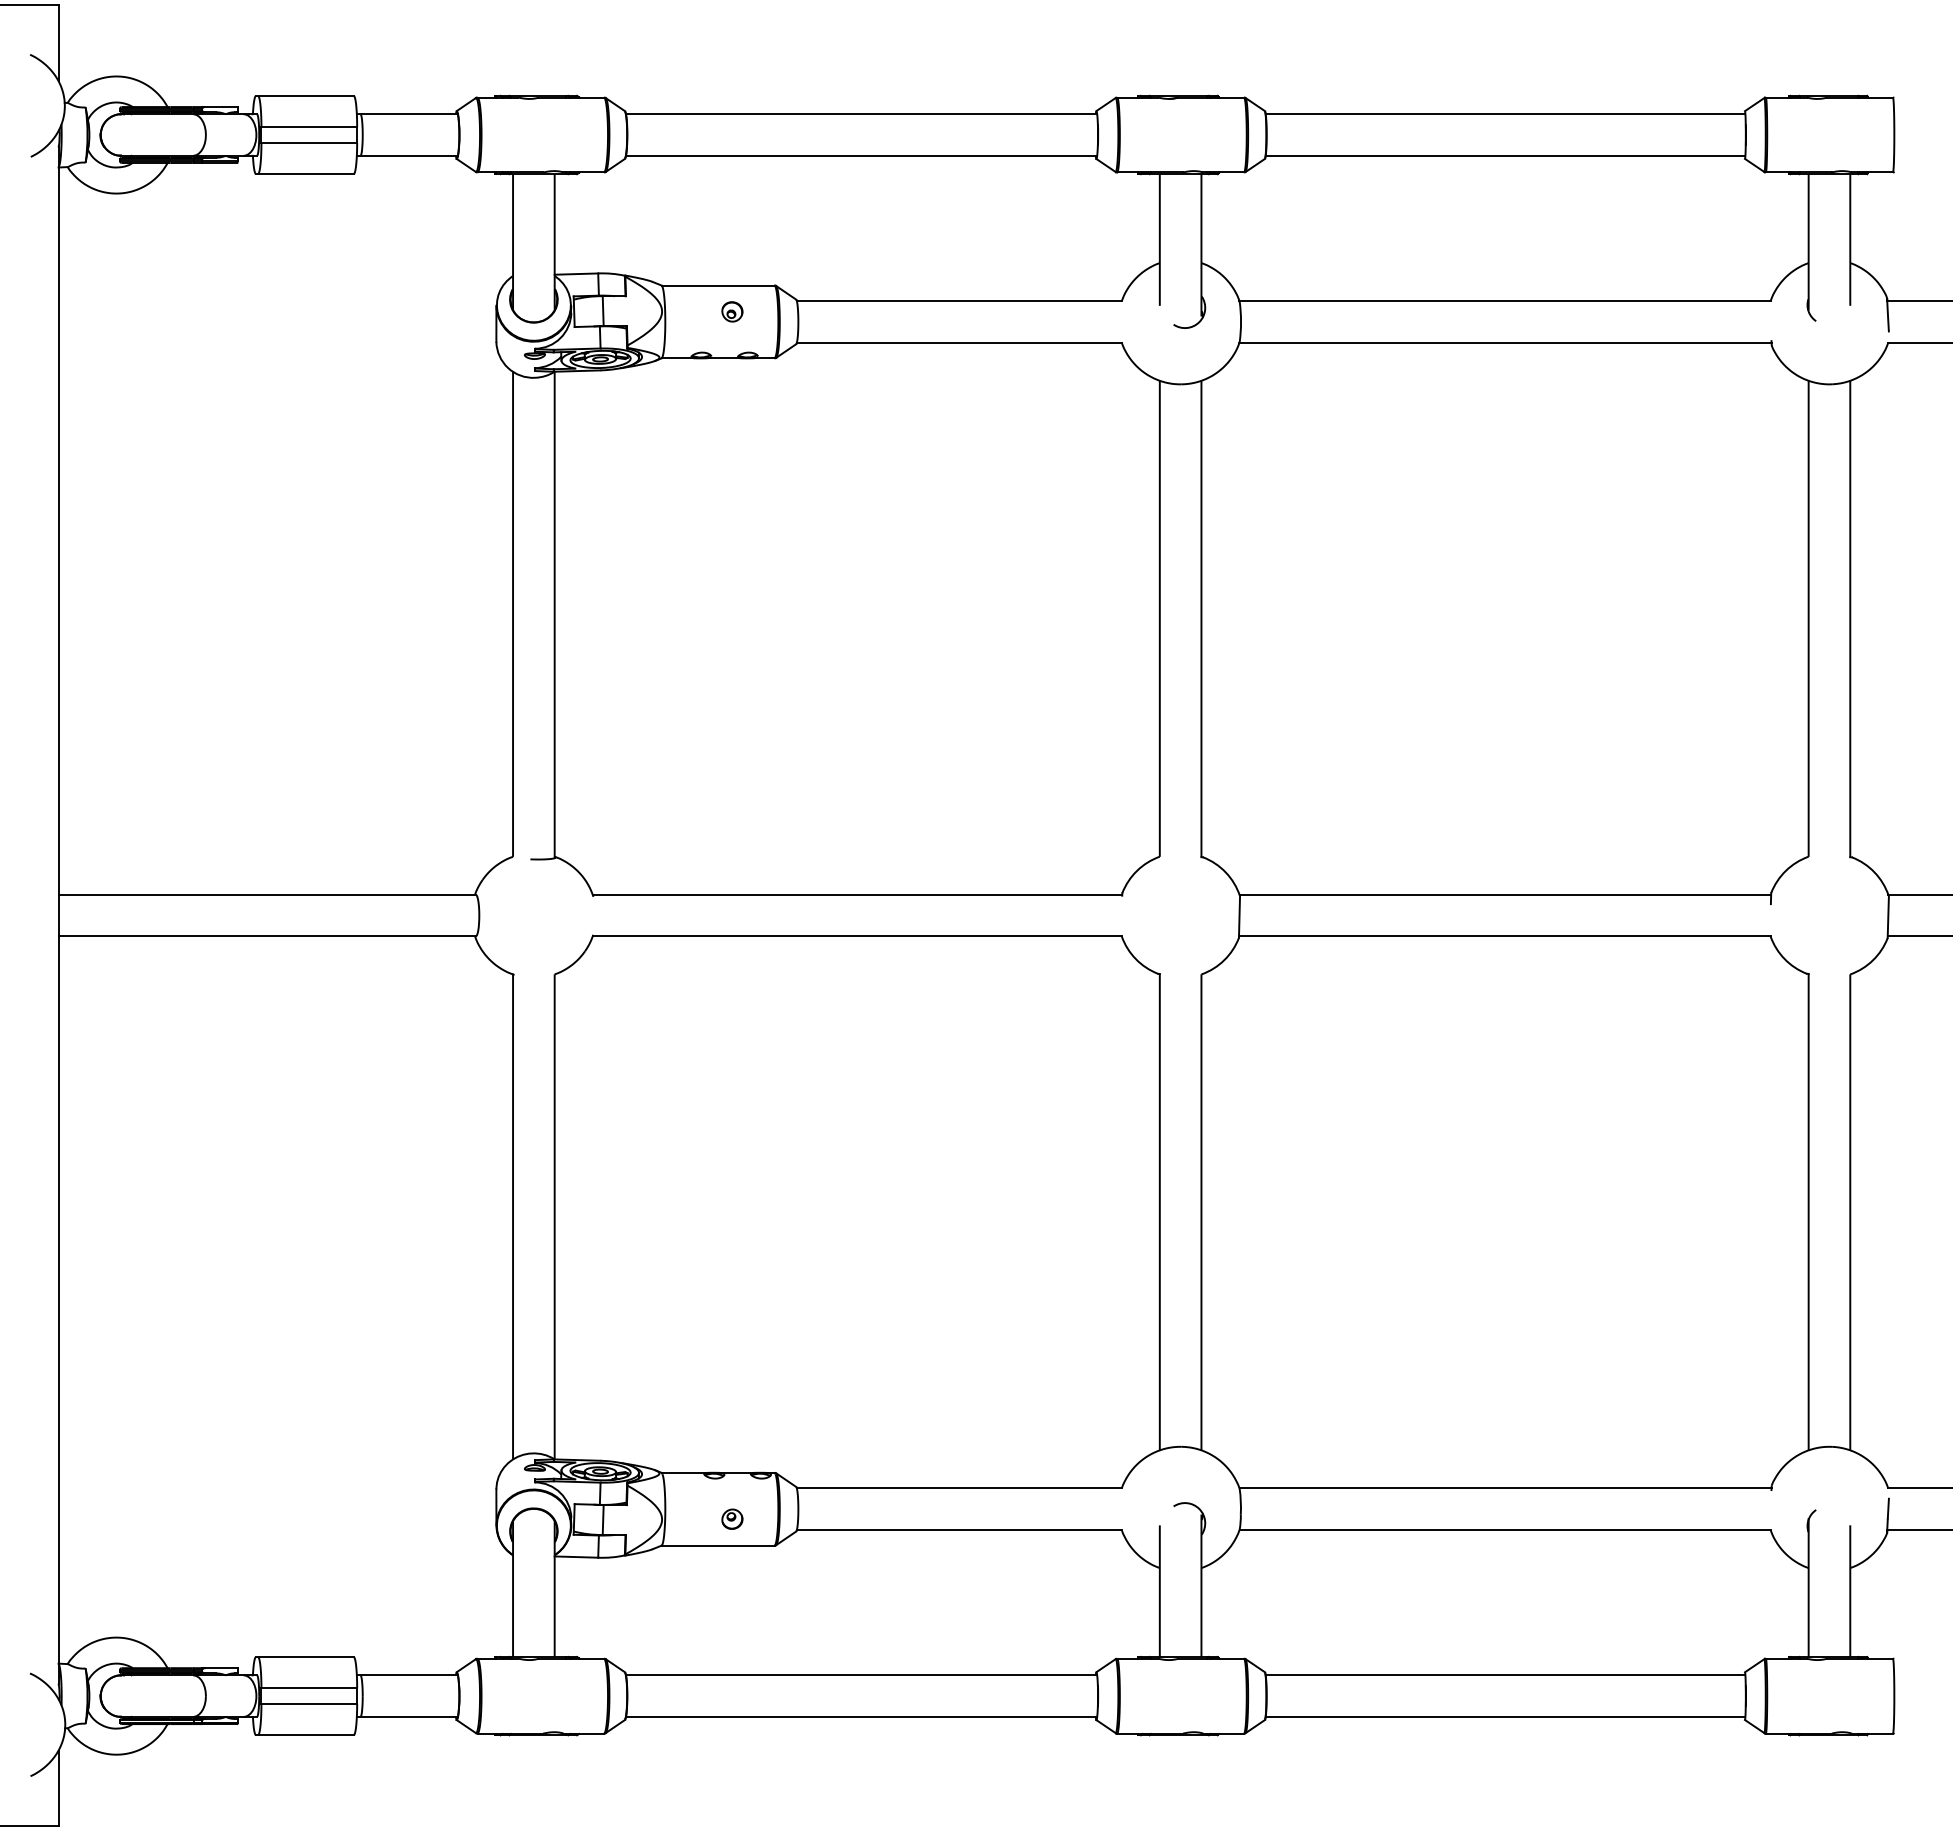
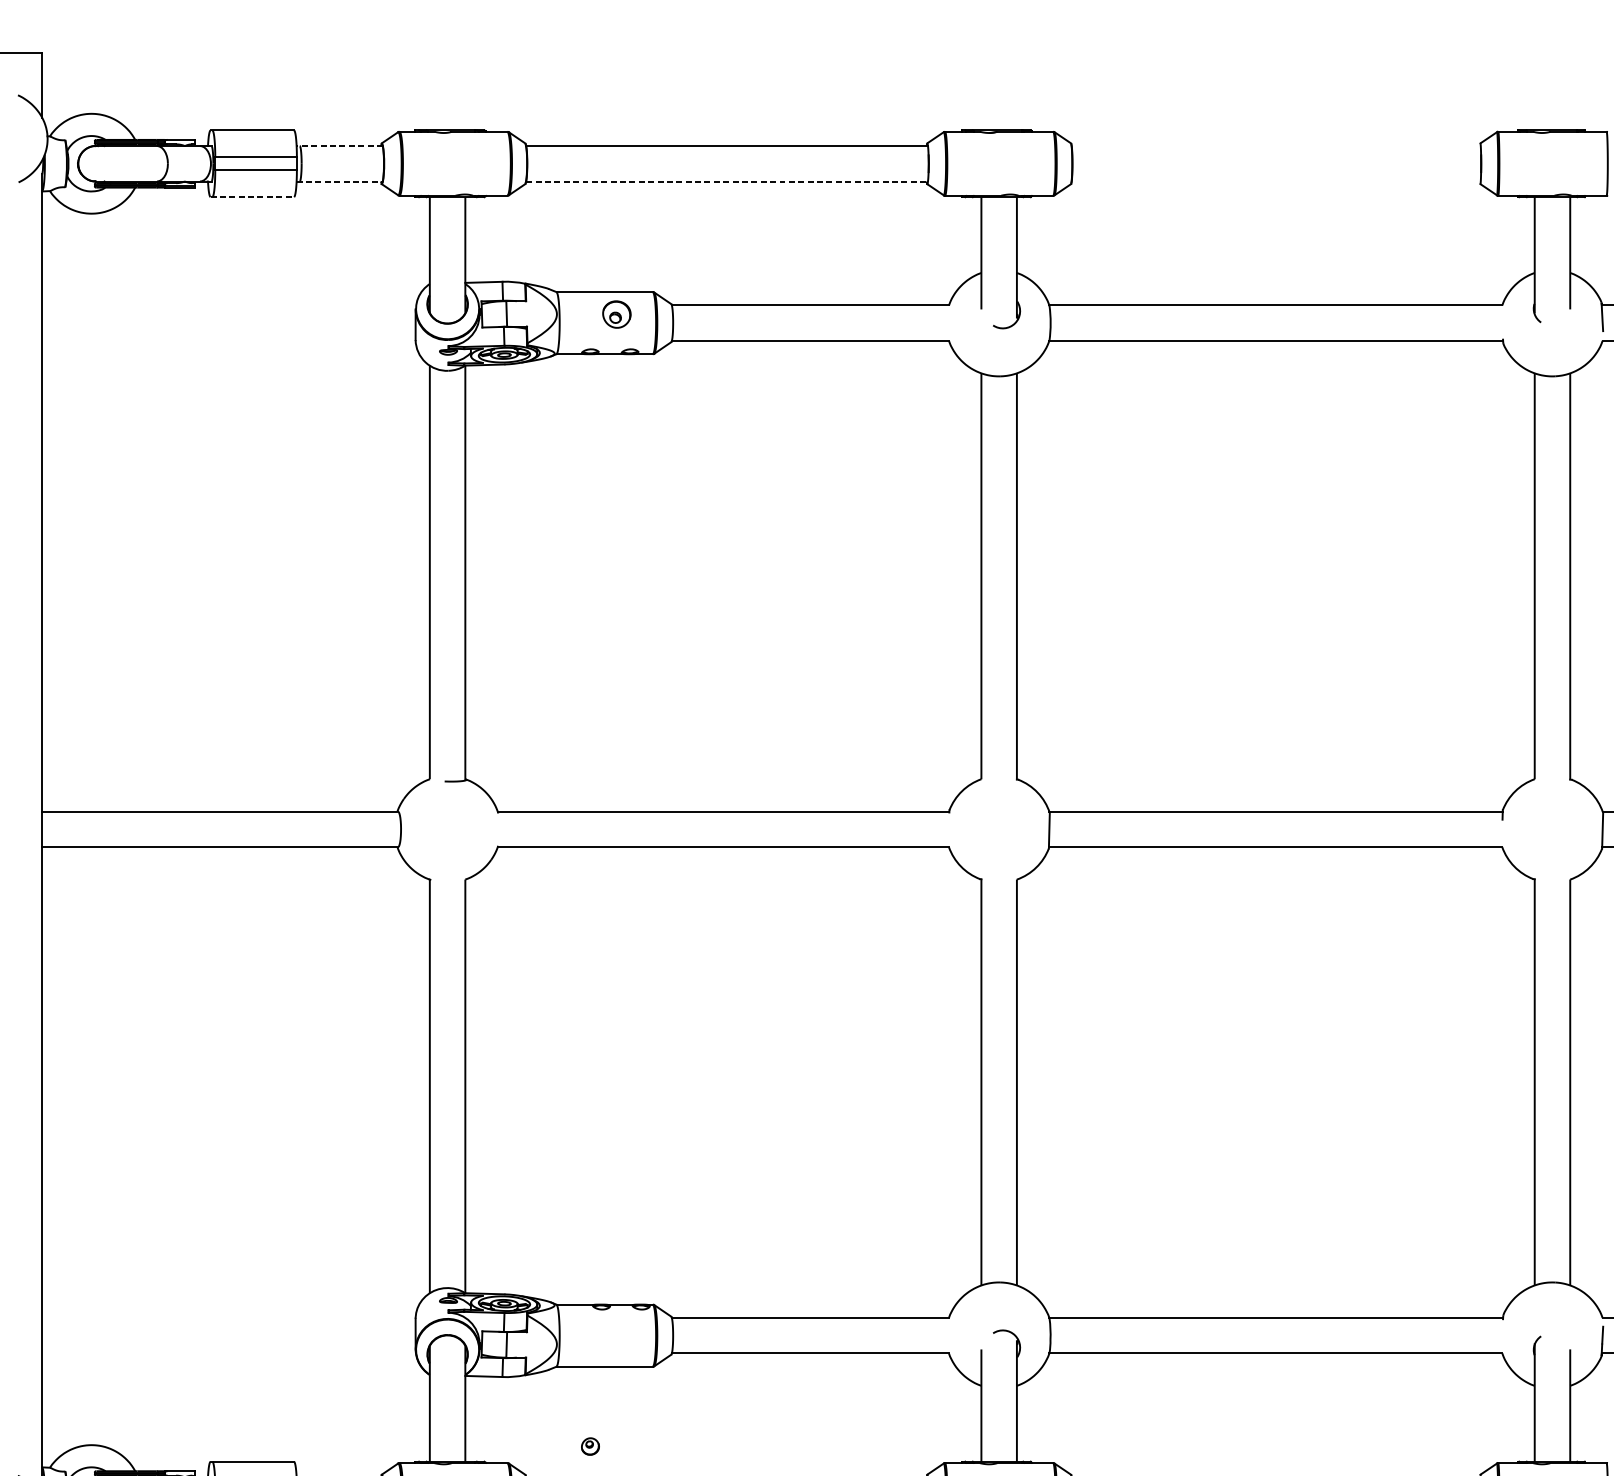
line: (407, 114) -> (339, 146), solid -> dashed
line: (1505, 114) -> (1276, 146), removed
line: (407, 155) -> (339, 181), solid -> dashed
line: (861, 155) -> (726, 181), solid -> dashed
line: (1505, 155) -> (1276, 181), removed
line: (304, 174) -> (251, 197), solid -> dashed
part: (732, 311) -> (616, 314), size x1.6
part: (732, 1518) -> (590, 1445), moved

